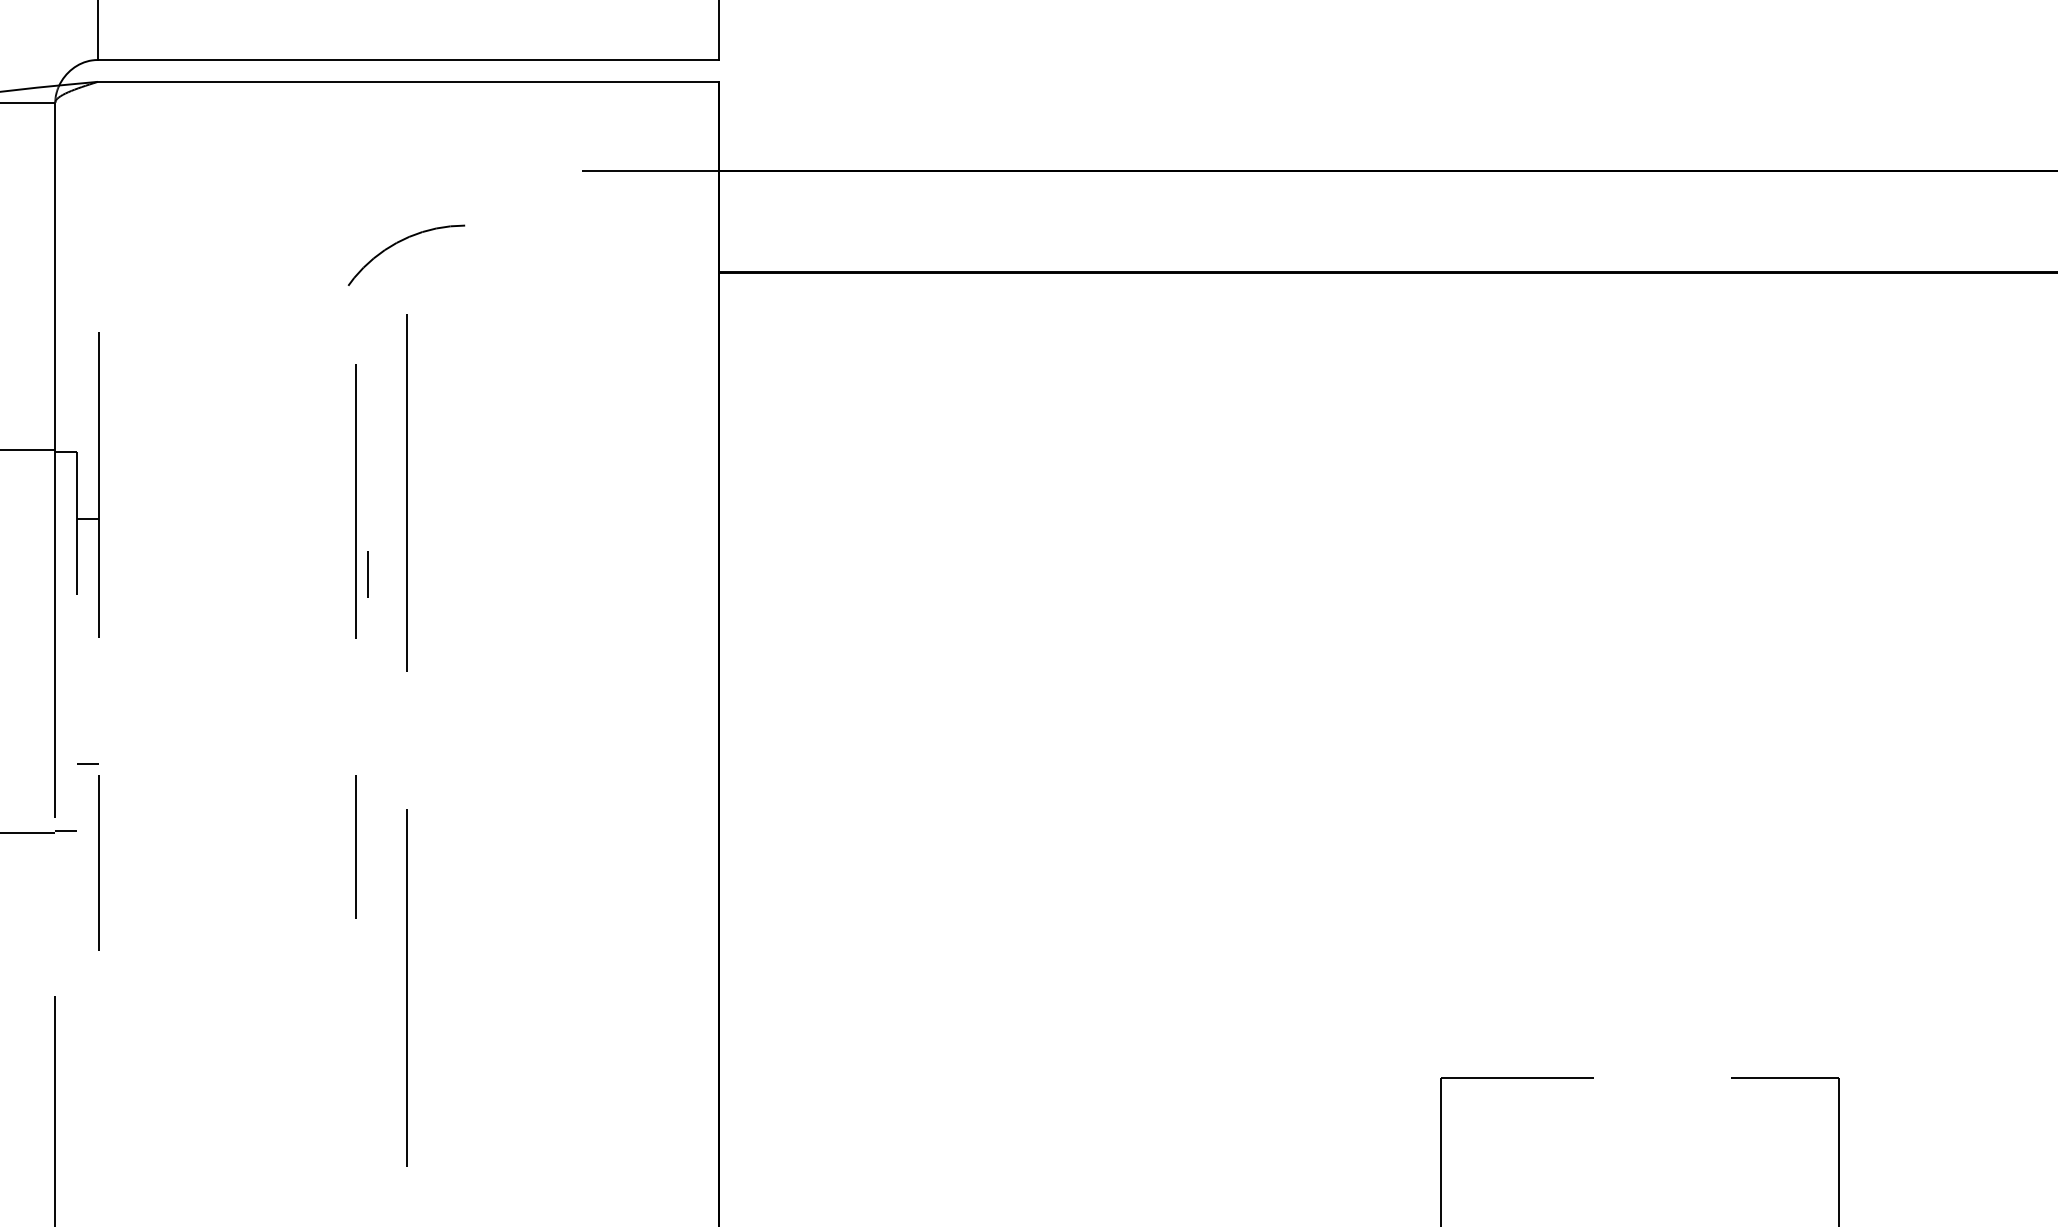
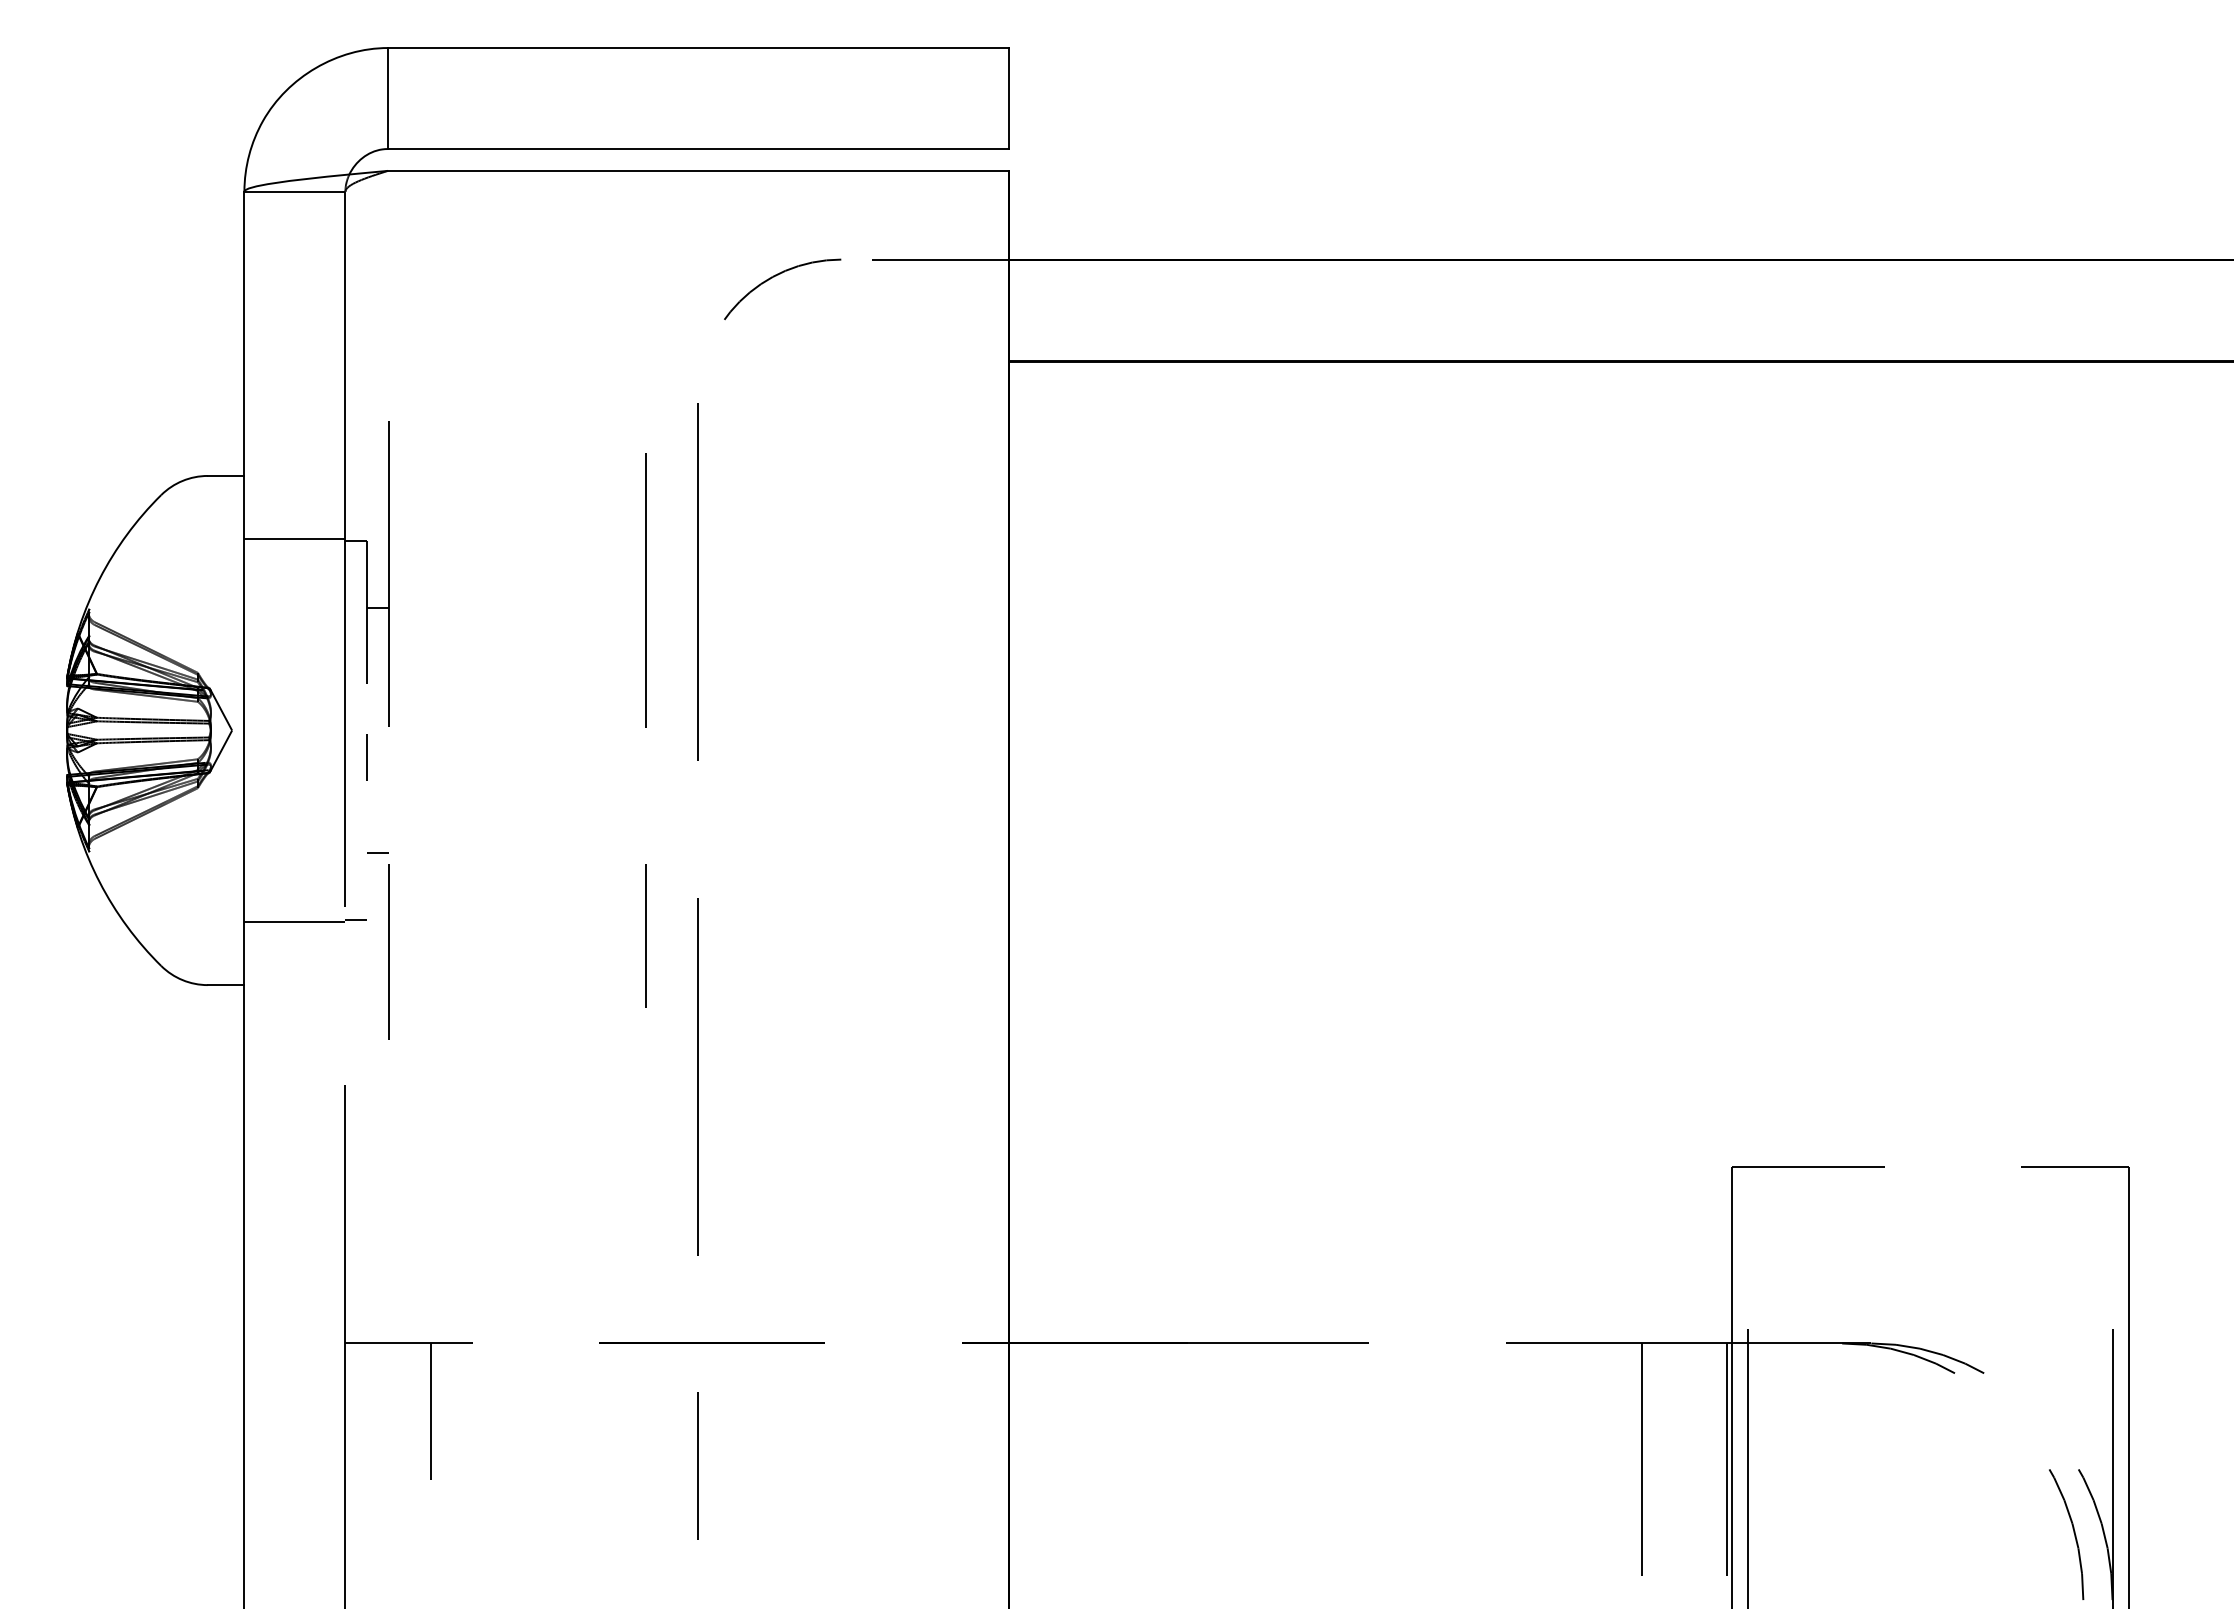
arc: (400, 242) -> (776, 276), moved
line: (367, 574) -> (366, 757), moved

